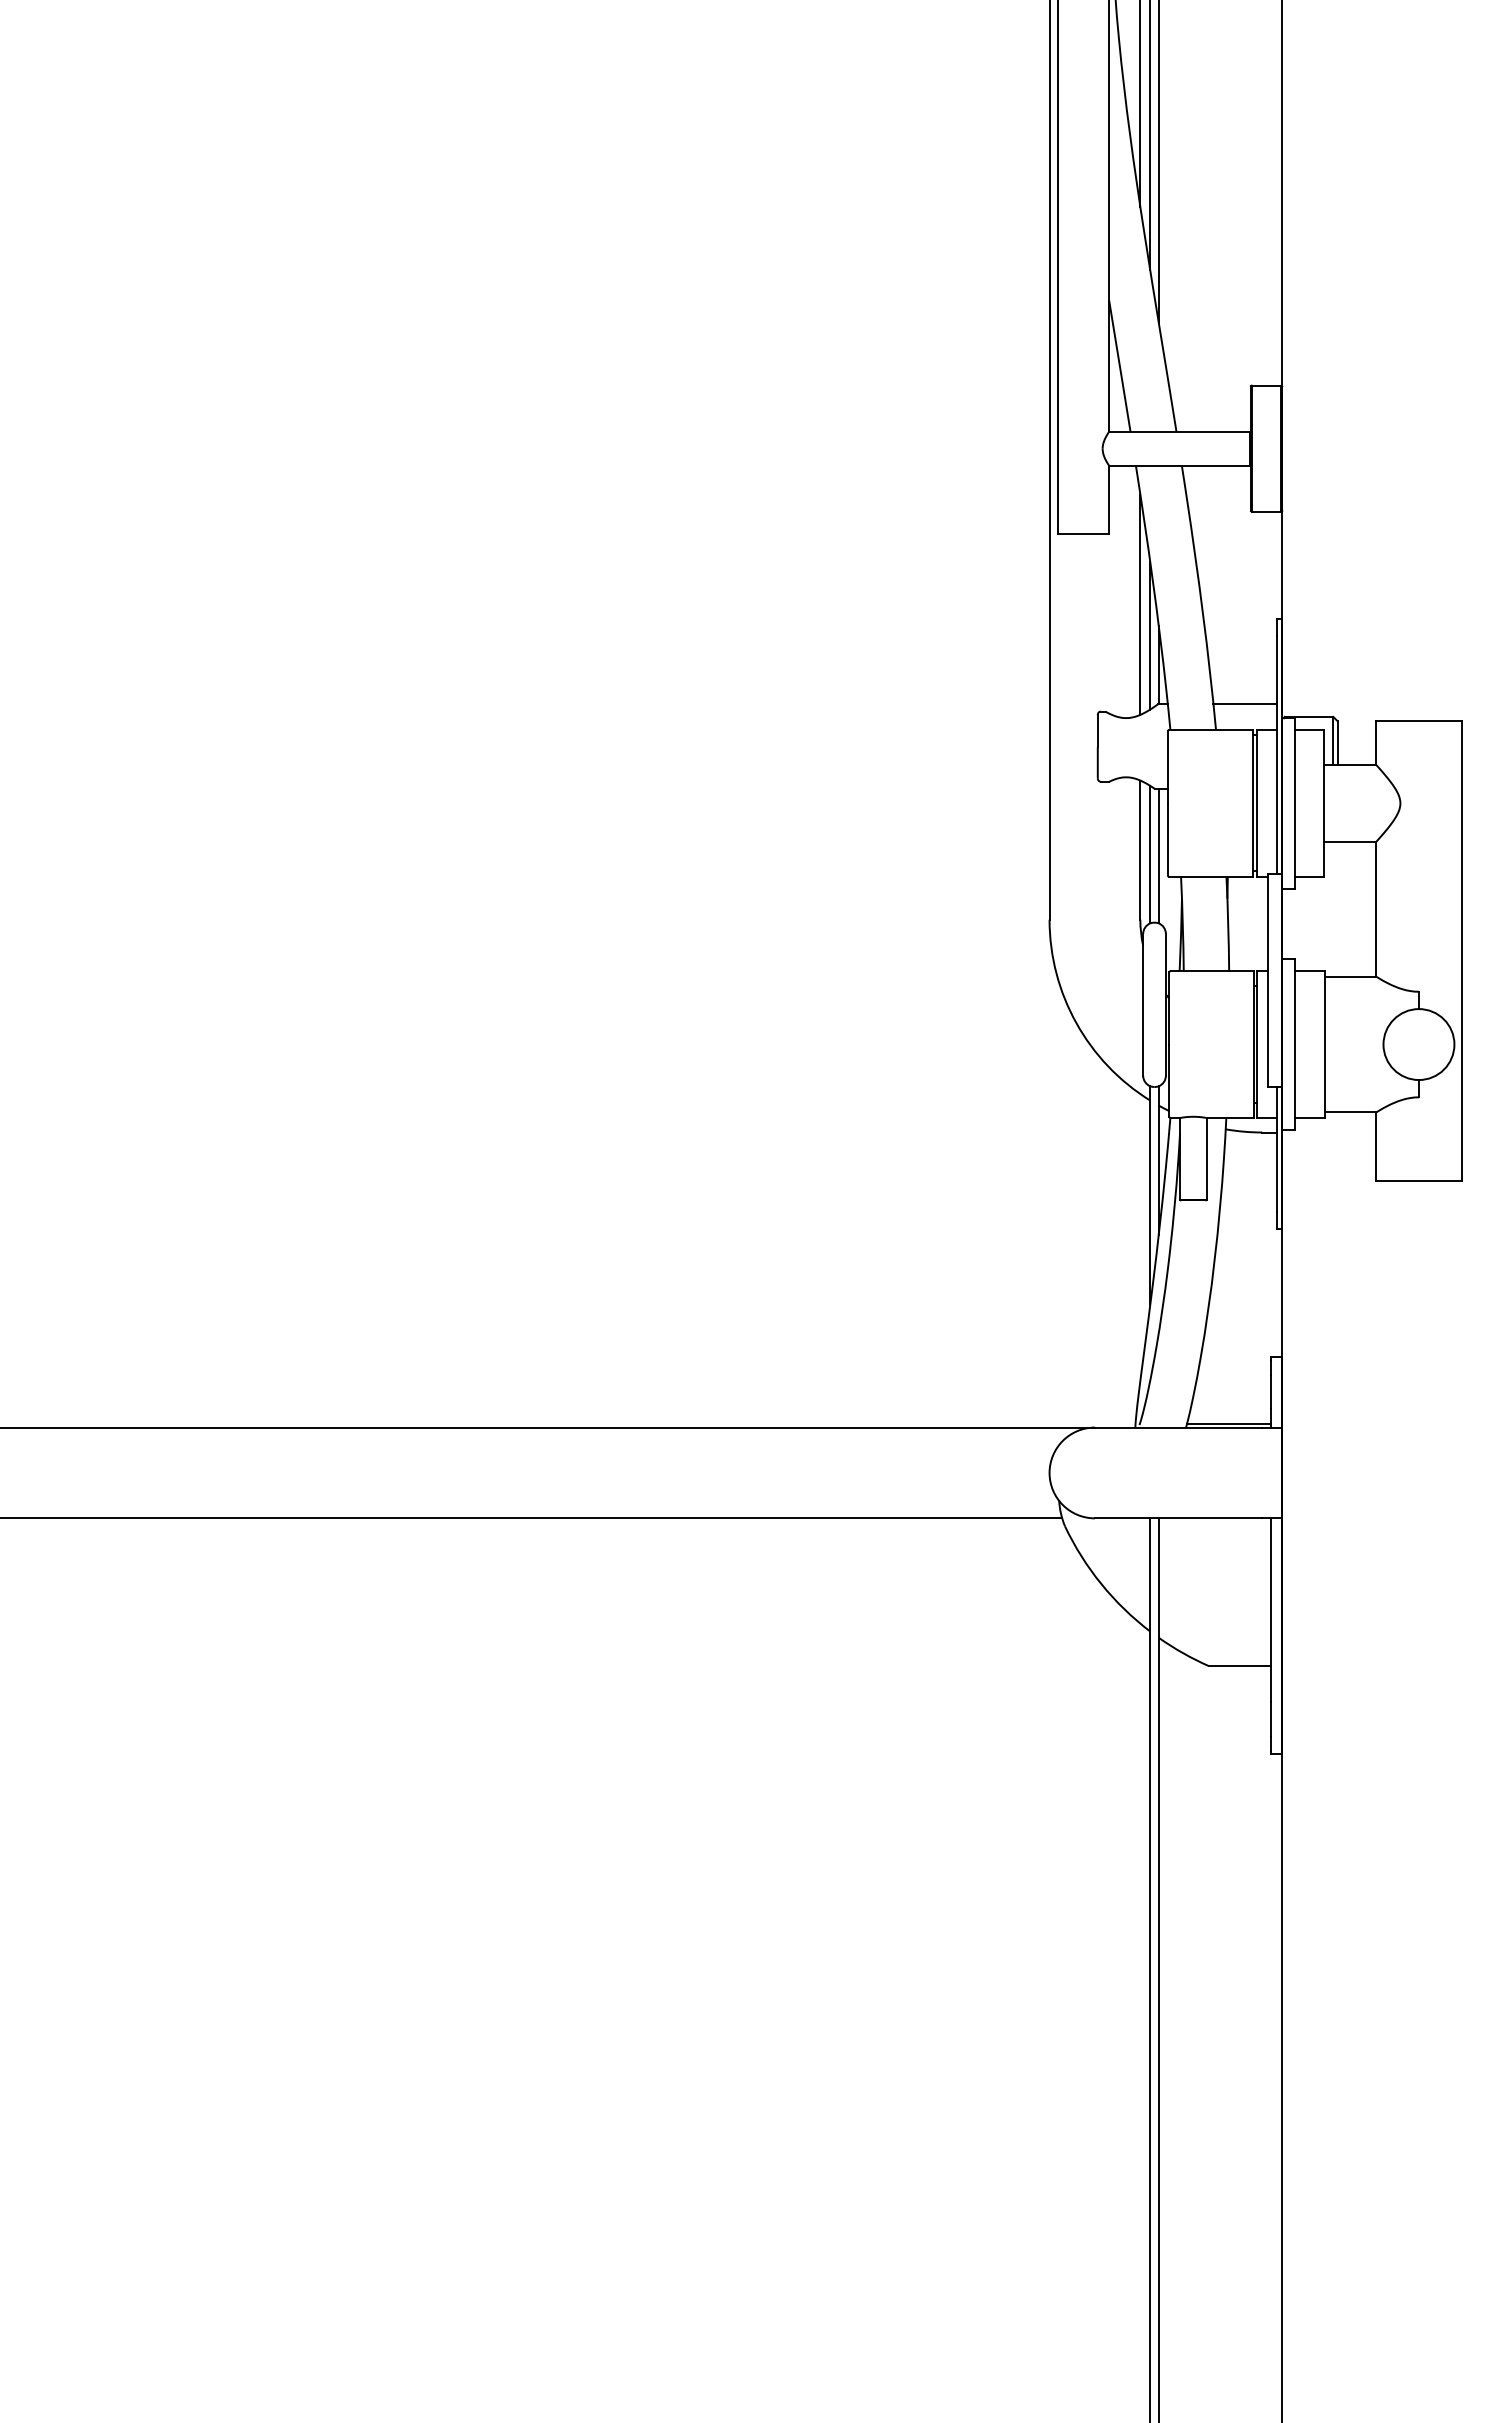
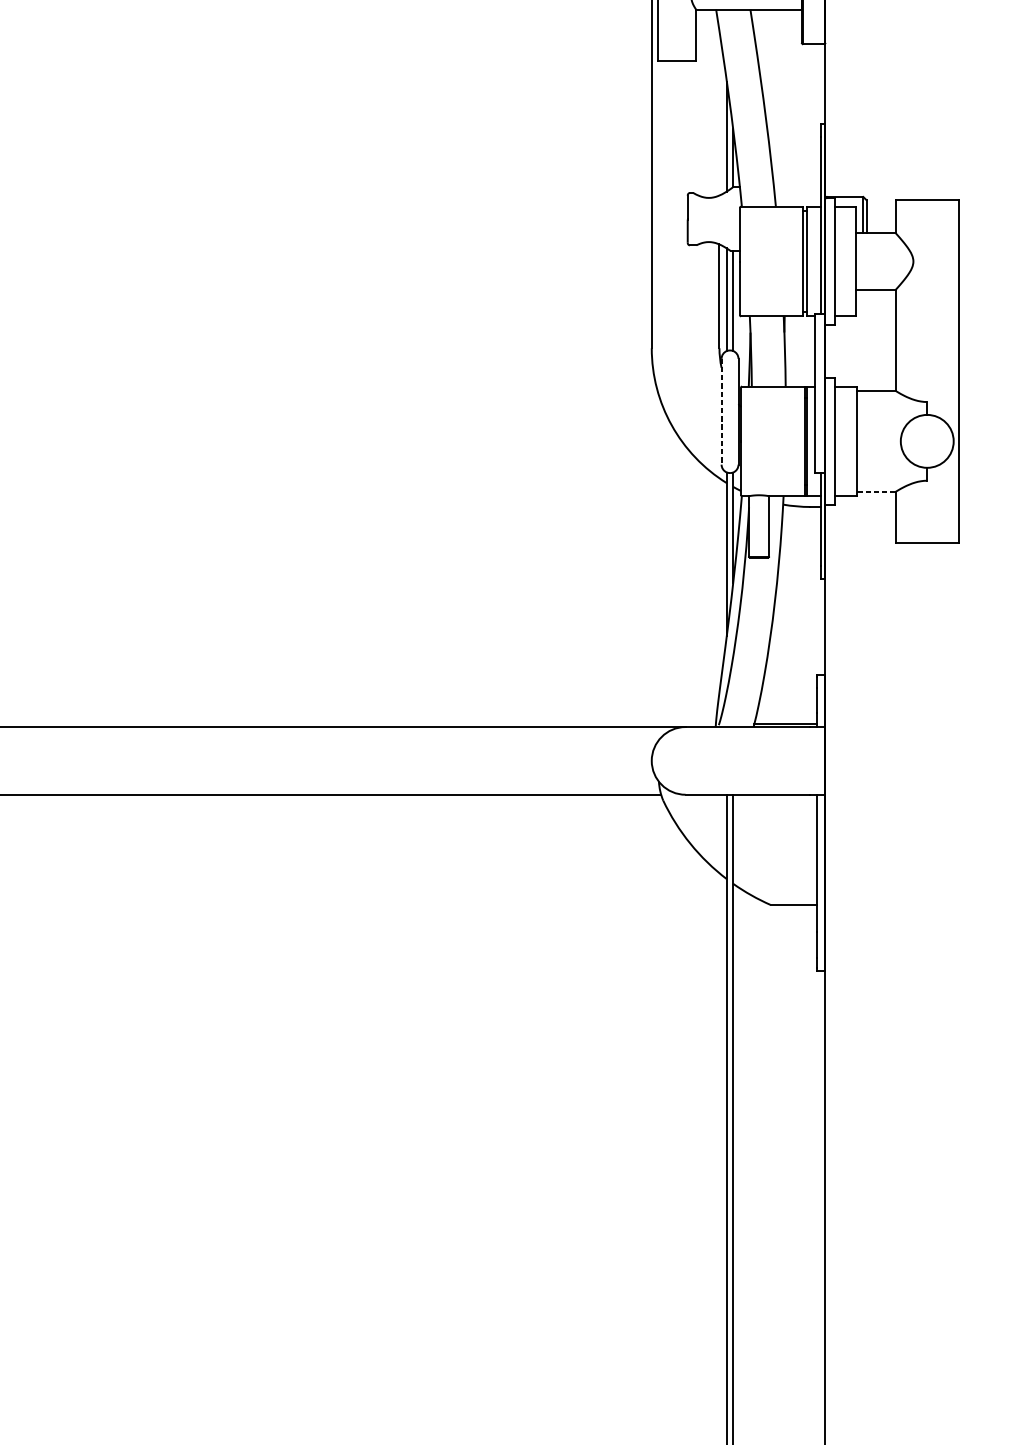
line: (1140, 604) -> (719, 113), removed
line: (1244, 704) -> (797, 187), removed
line: (1143, 1004) -> (721, 411), solid -> dashed
line: (1350, 1112) -> (876, 492), solid -> dashed

